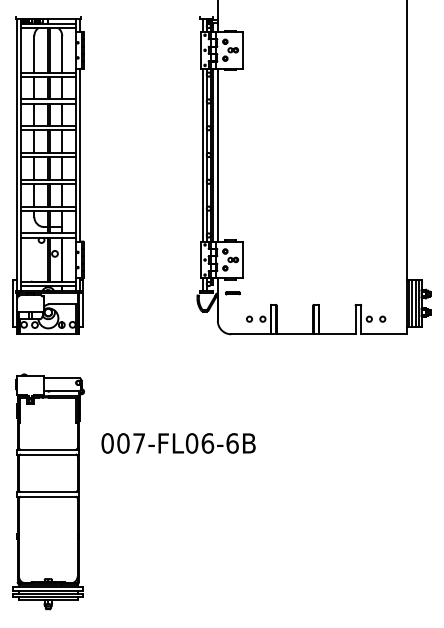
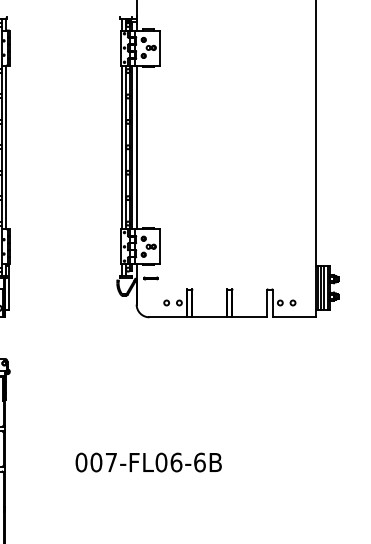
text: (178, 443) -> (148, 462), moved

